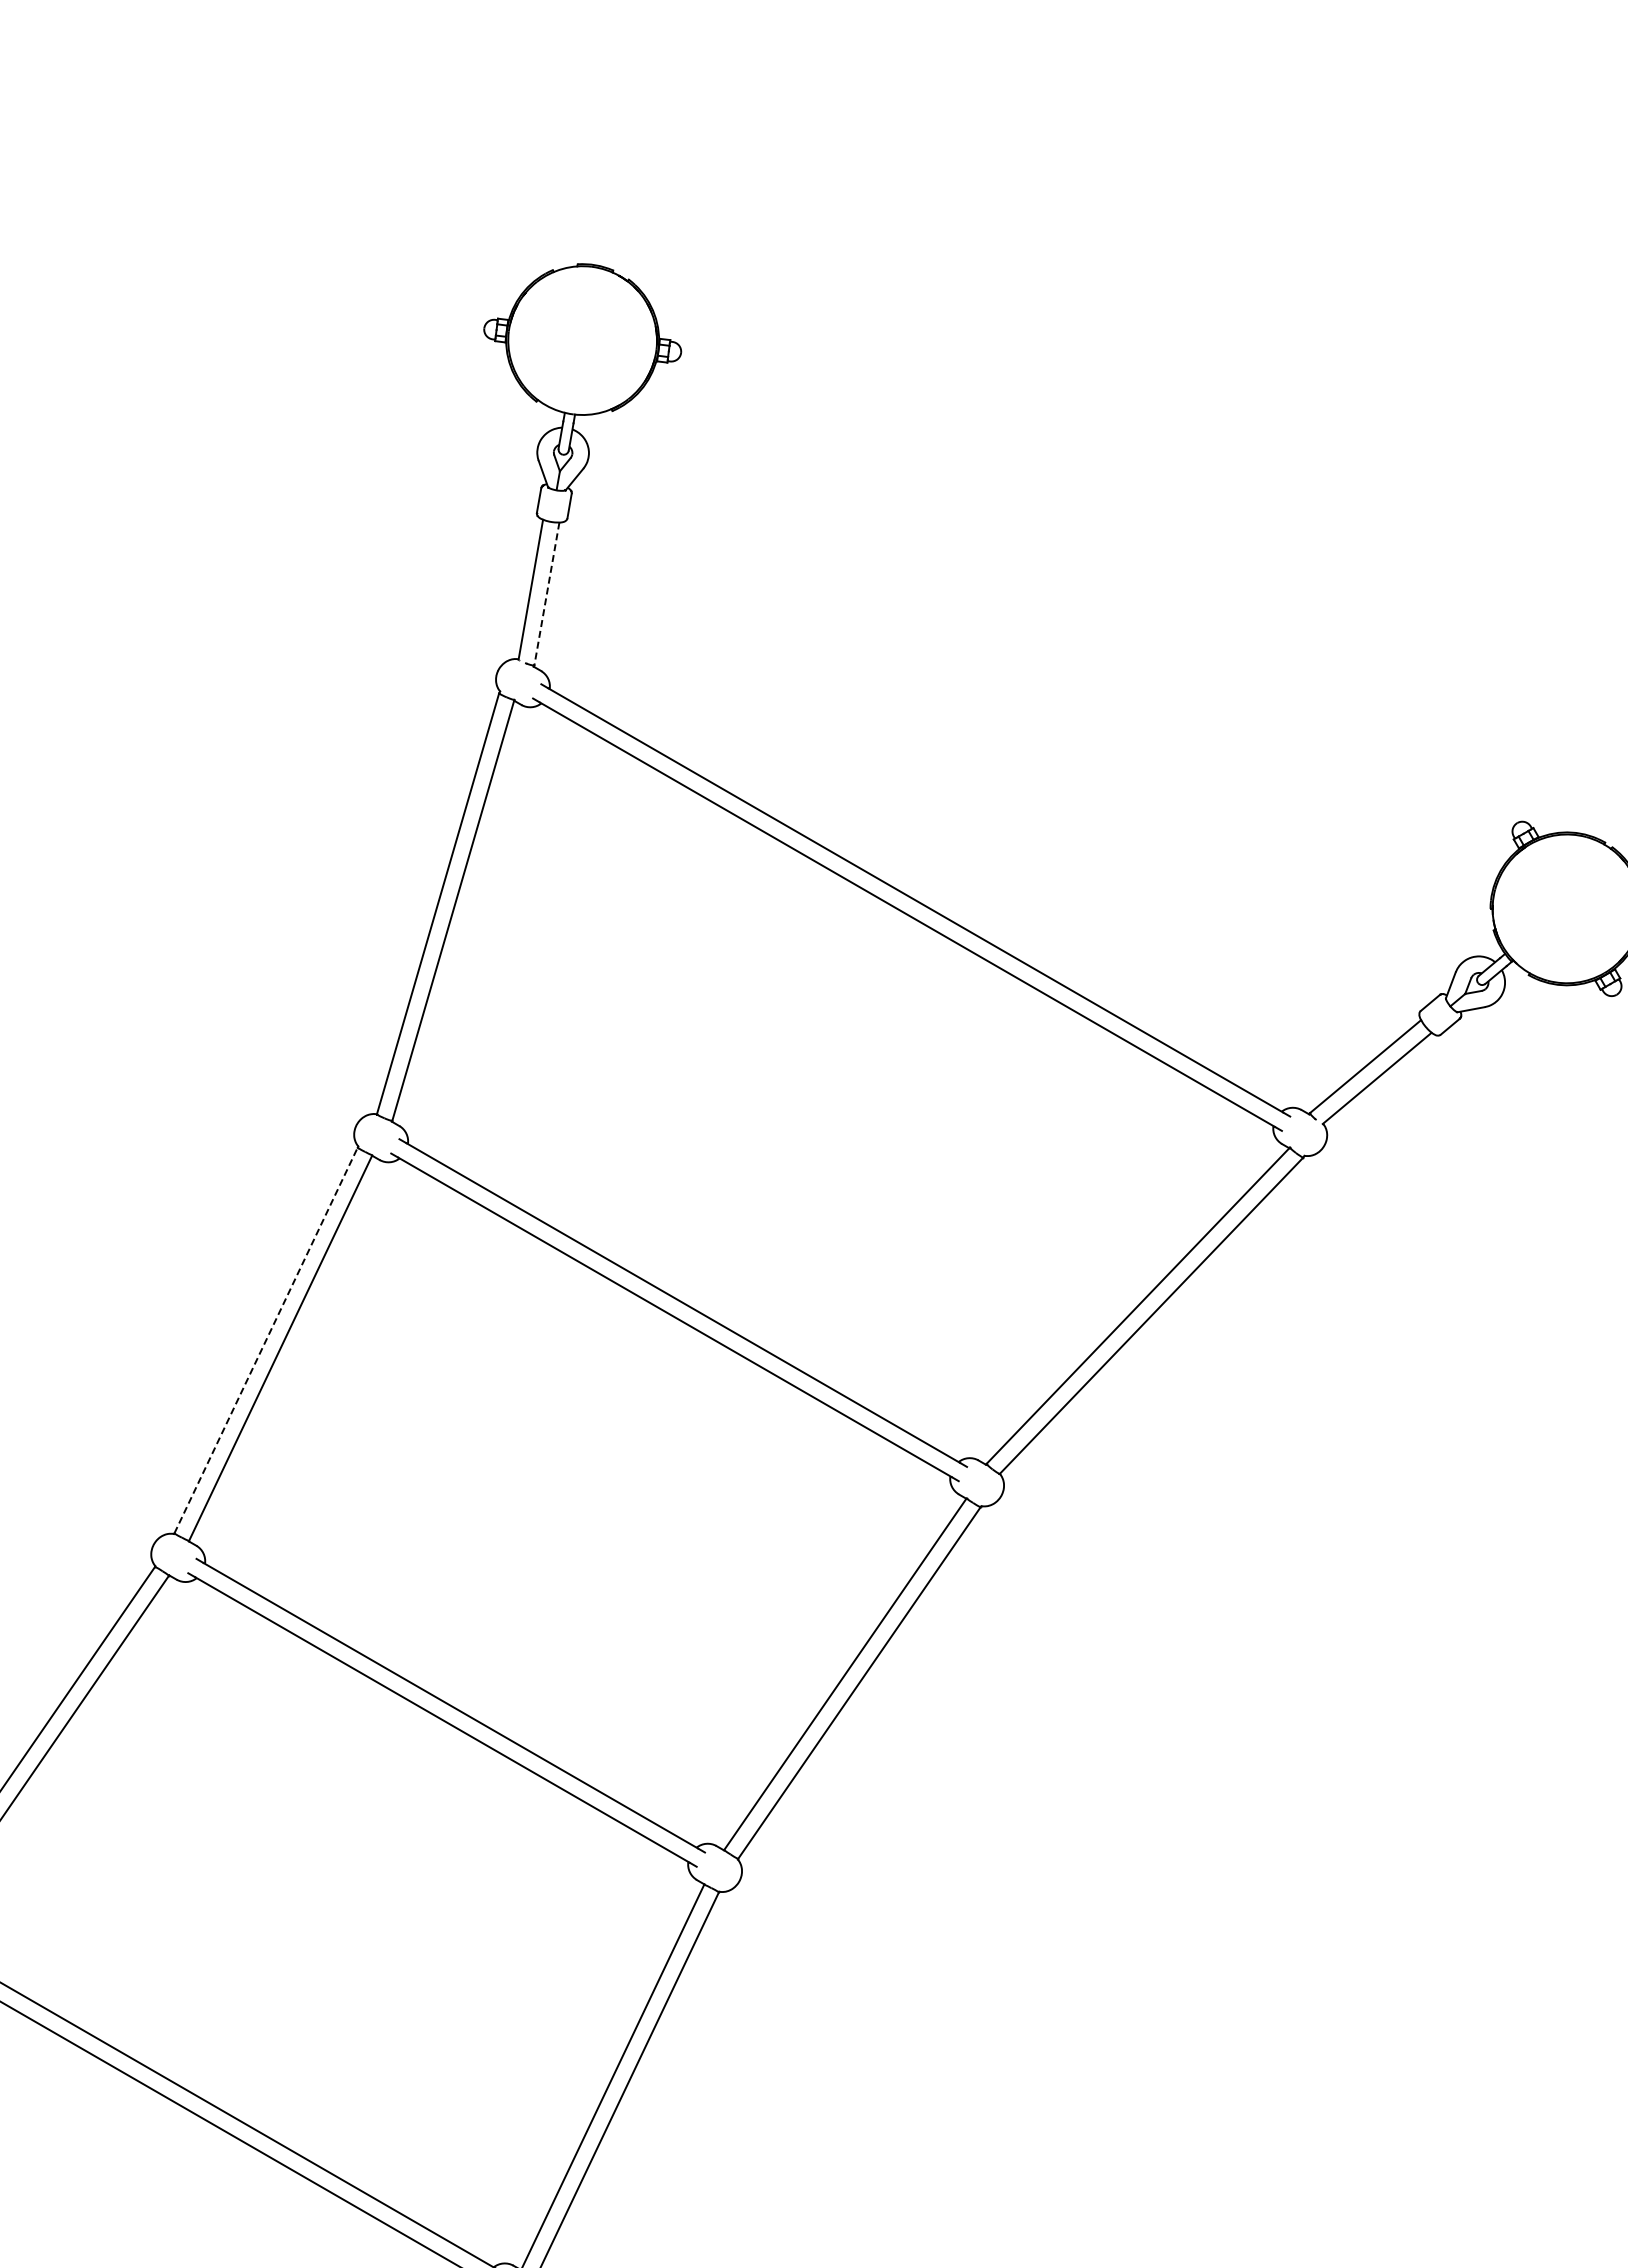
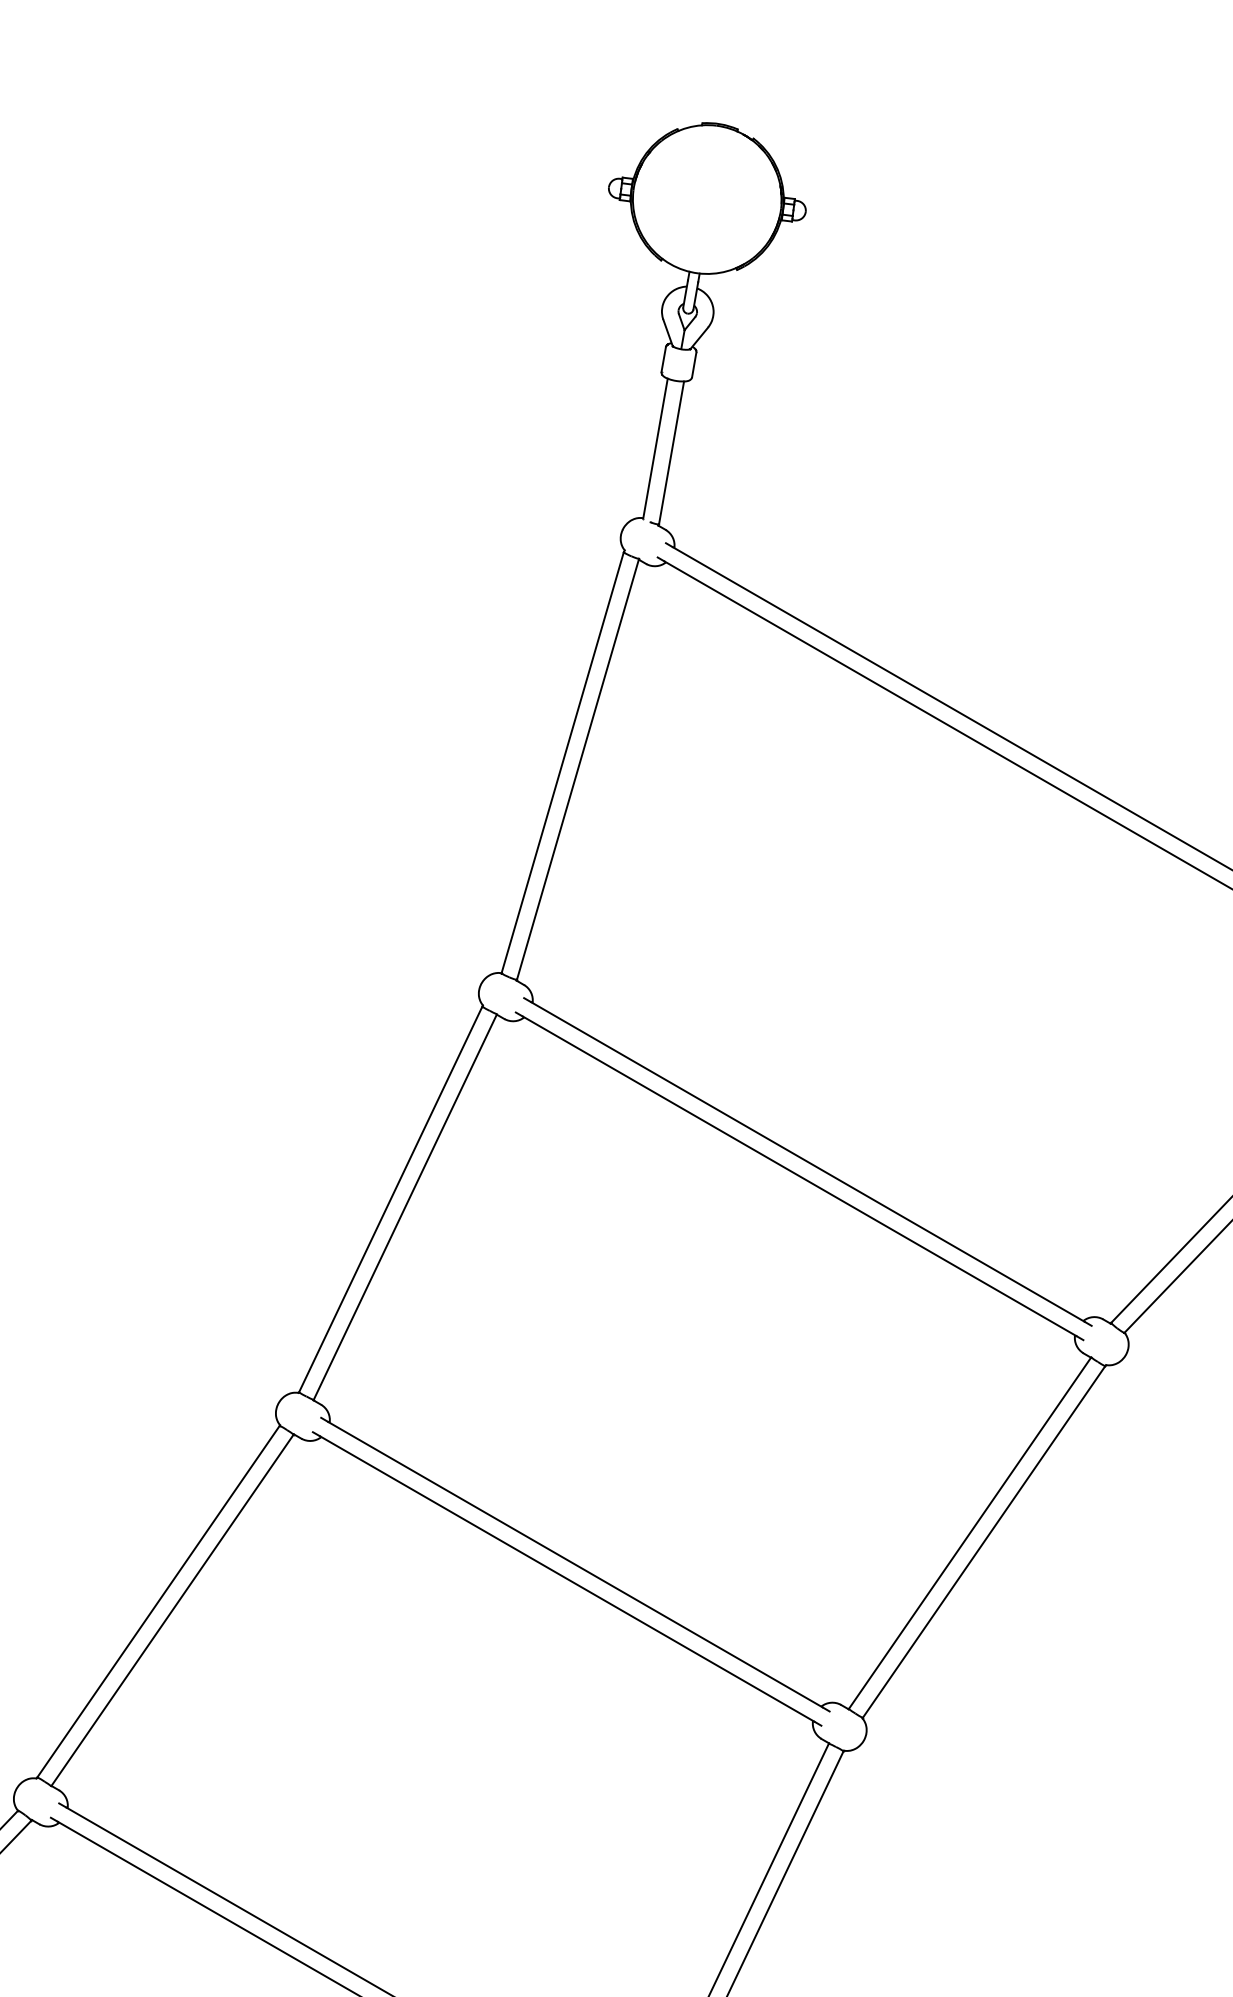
line: (546, 594) -> (671, 453), dashed -> solid
line: (266, 1340) -> (391, 1199), dashed -> solid

